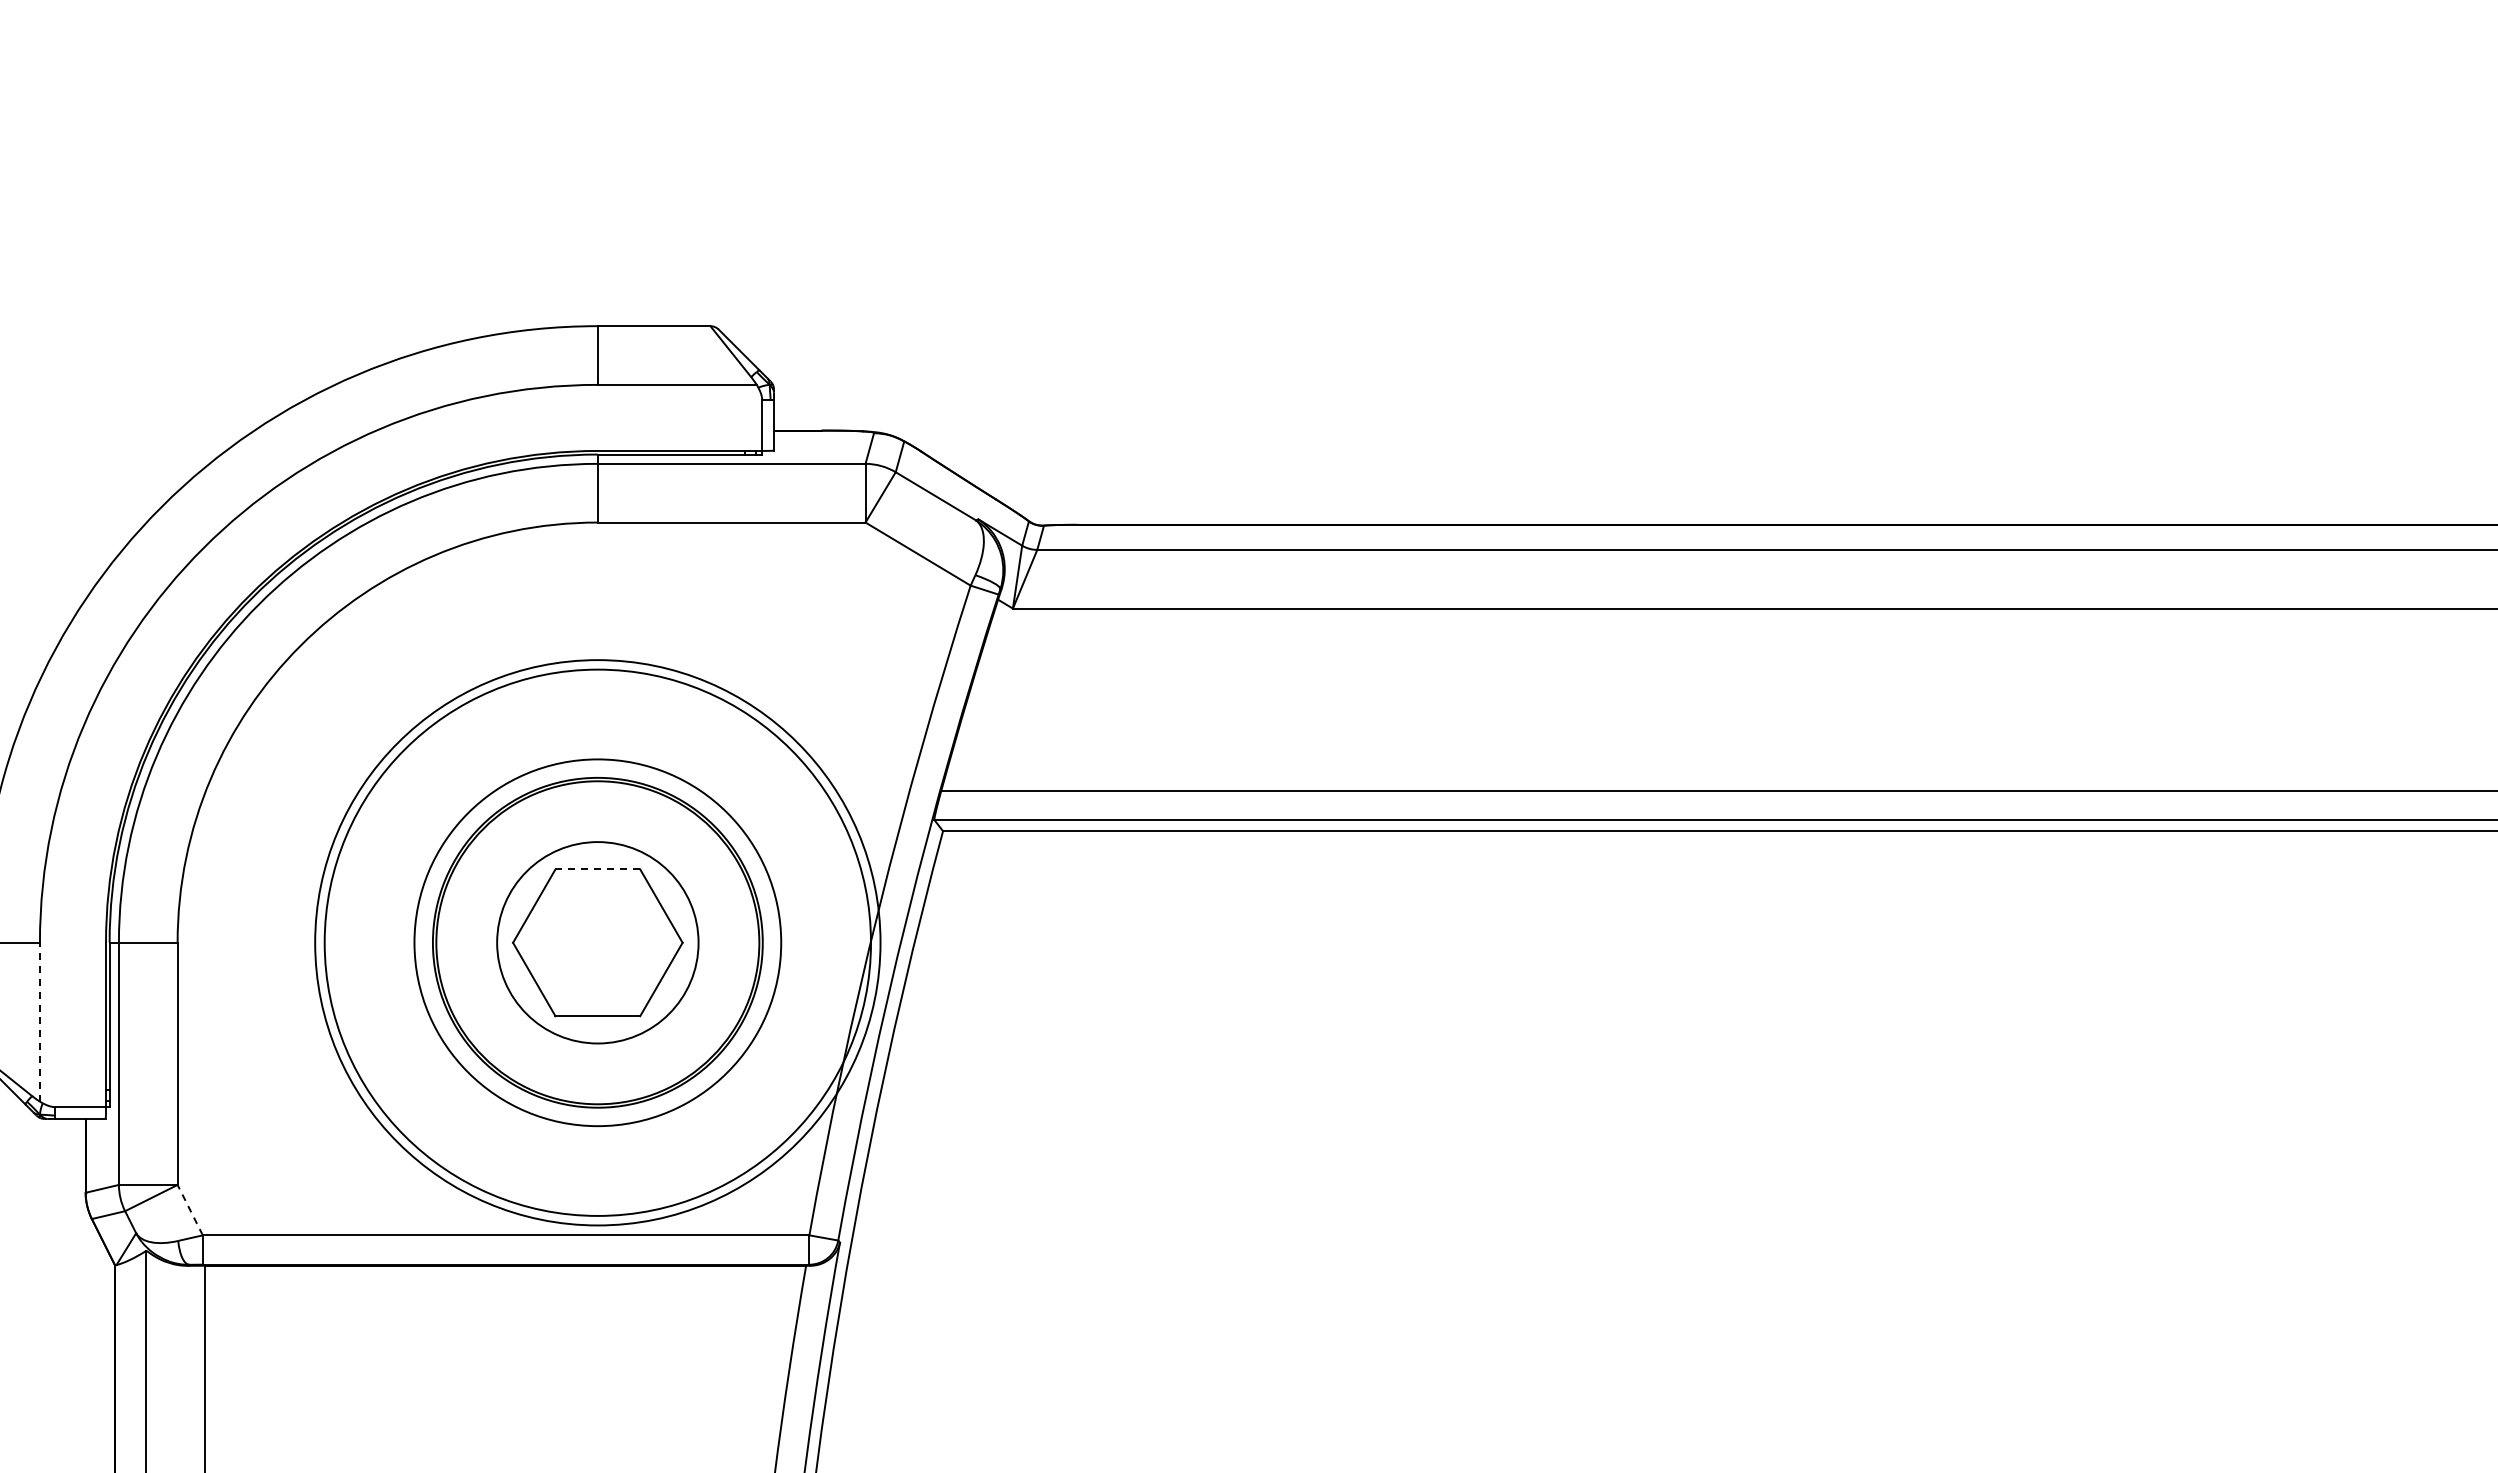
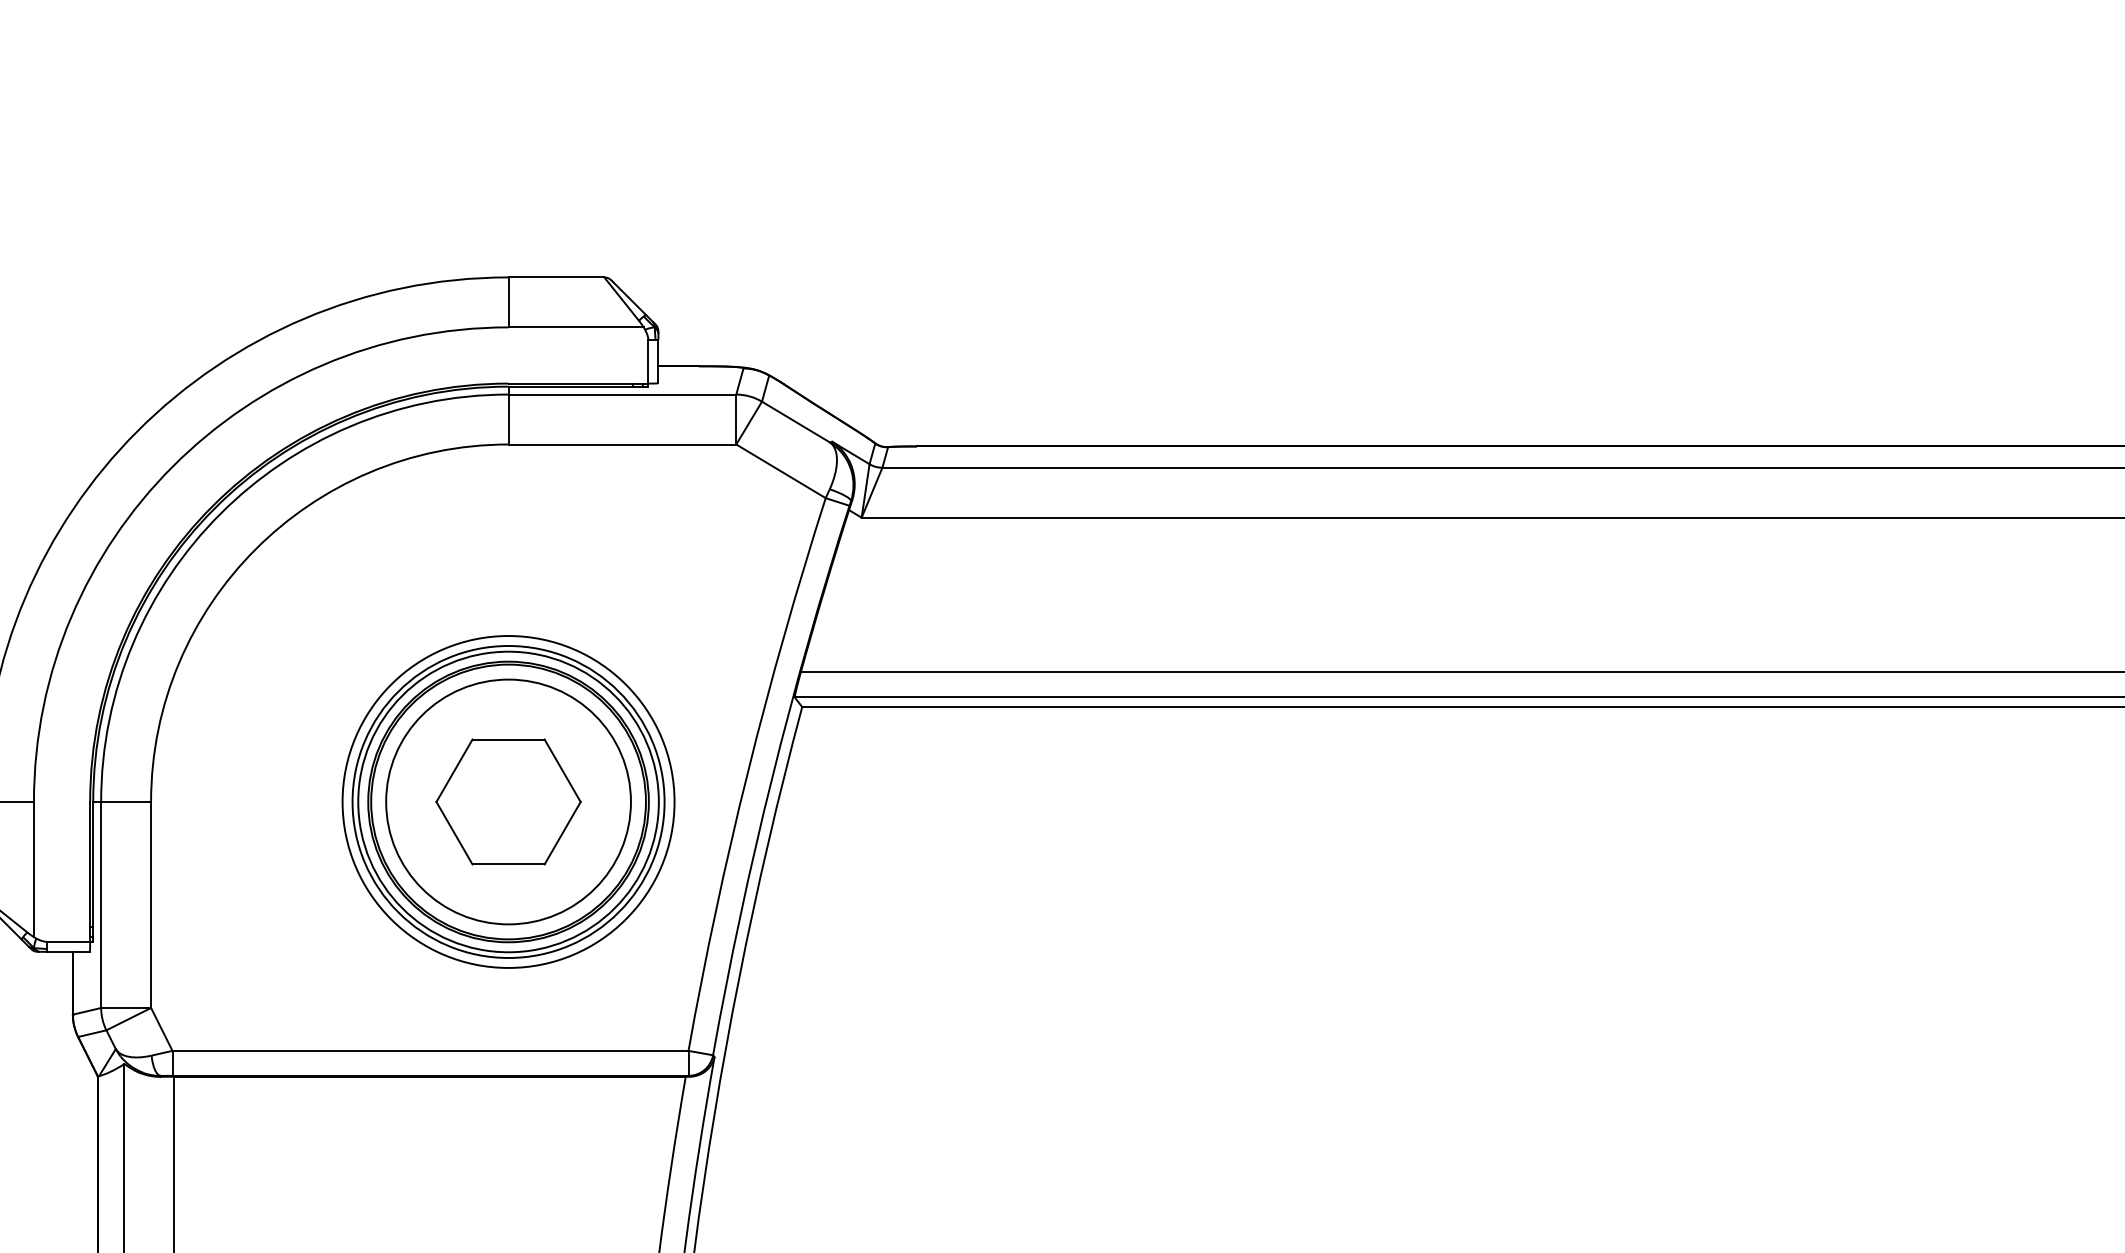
line: (598, 869) -> (509, 739), dashed -> solid
circle: (597, 942) -> (508, 801), size x0.62
circle: (597, 942) -> (508, 801), size x0.71
circle: (597, 942) -> (508, 801), size x1.43
line: (39, 1021) -> (33, 868), dashed -> solid
line: (190, 1209) -> (162, 1028), dashed -> solid

